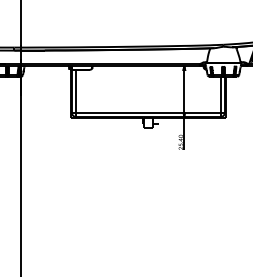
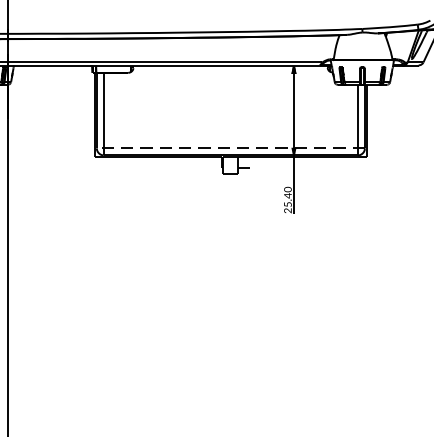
line: (147, 112) -> (229, 147), solid -> dashed

